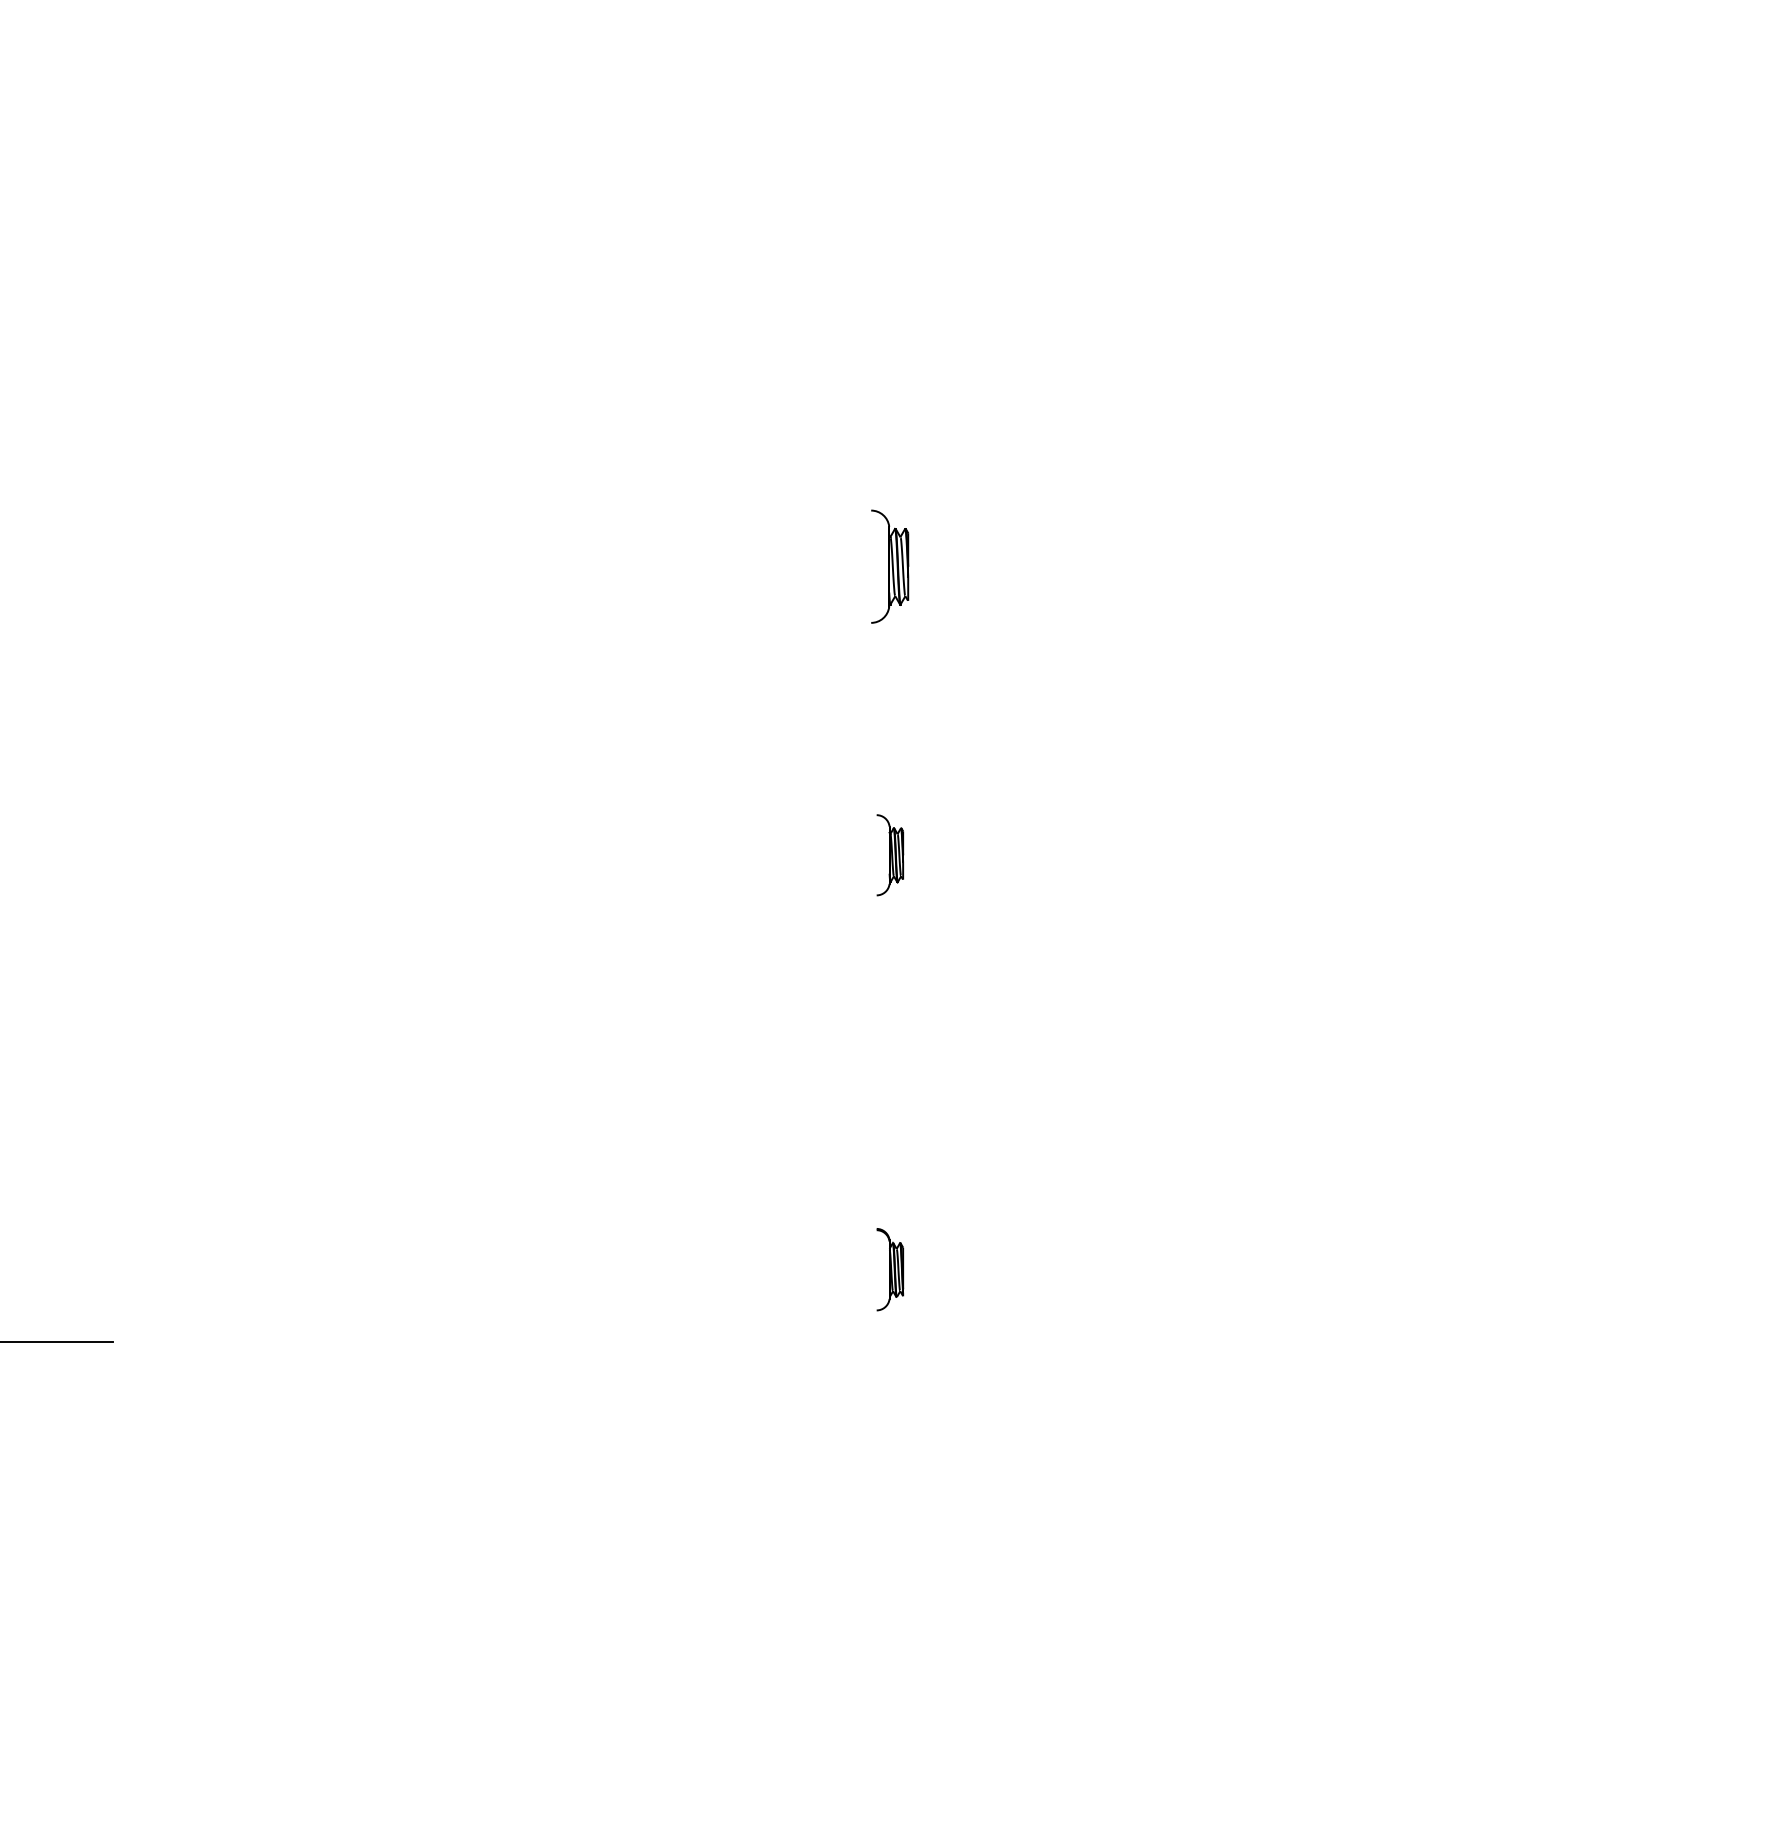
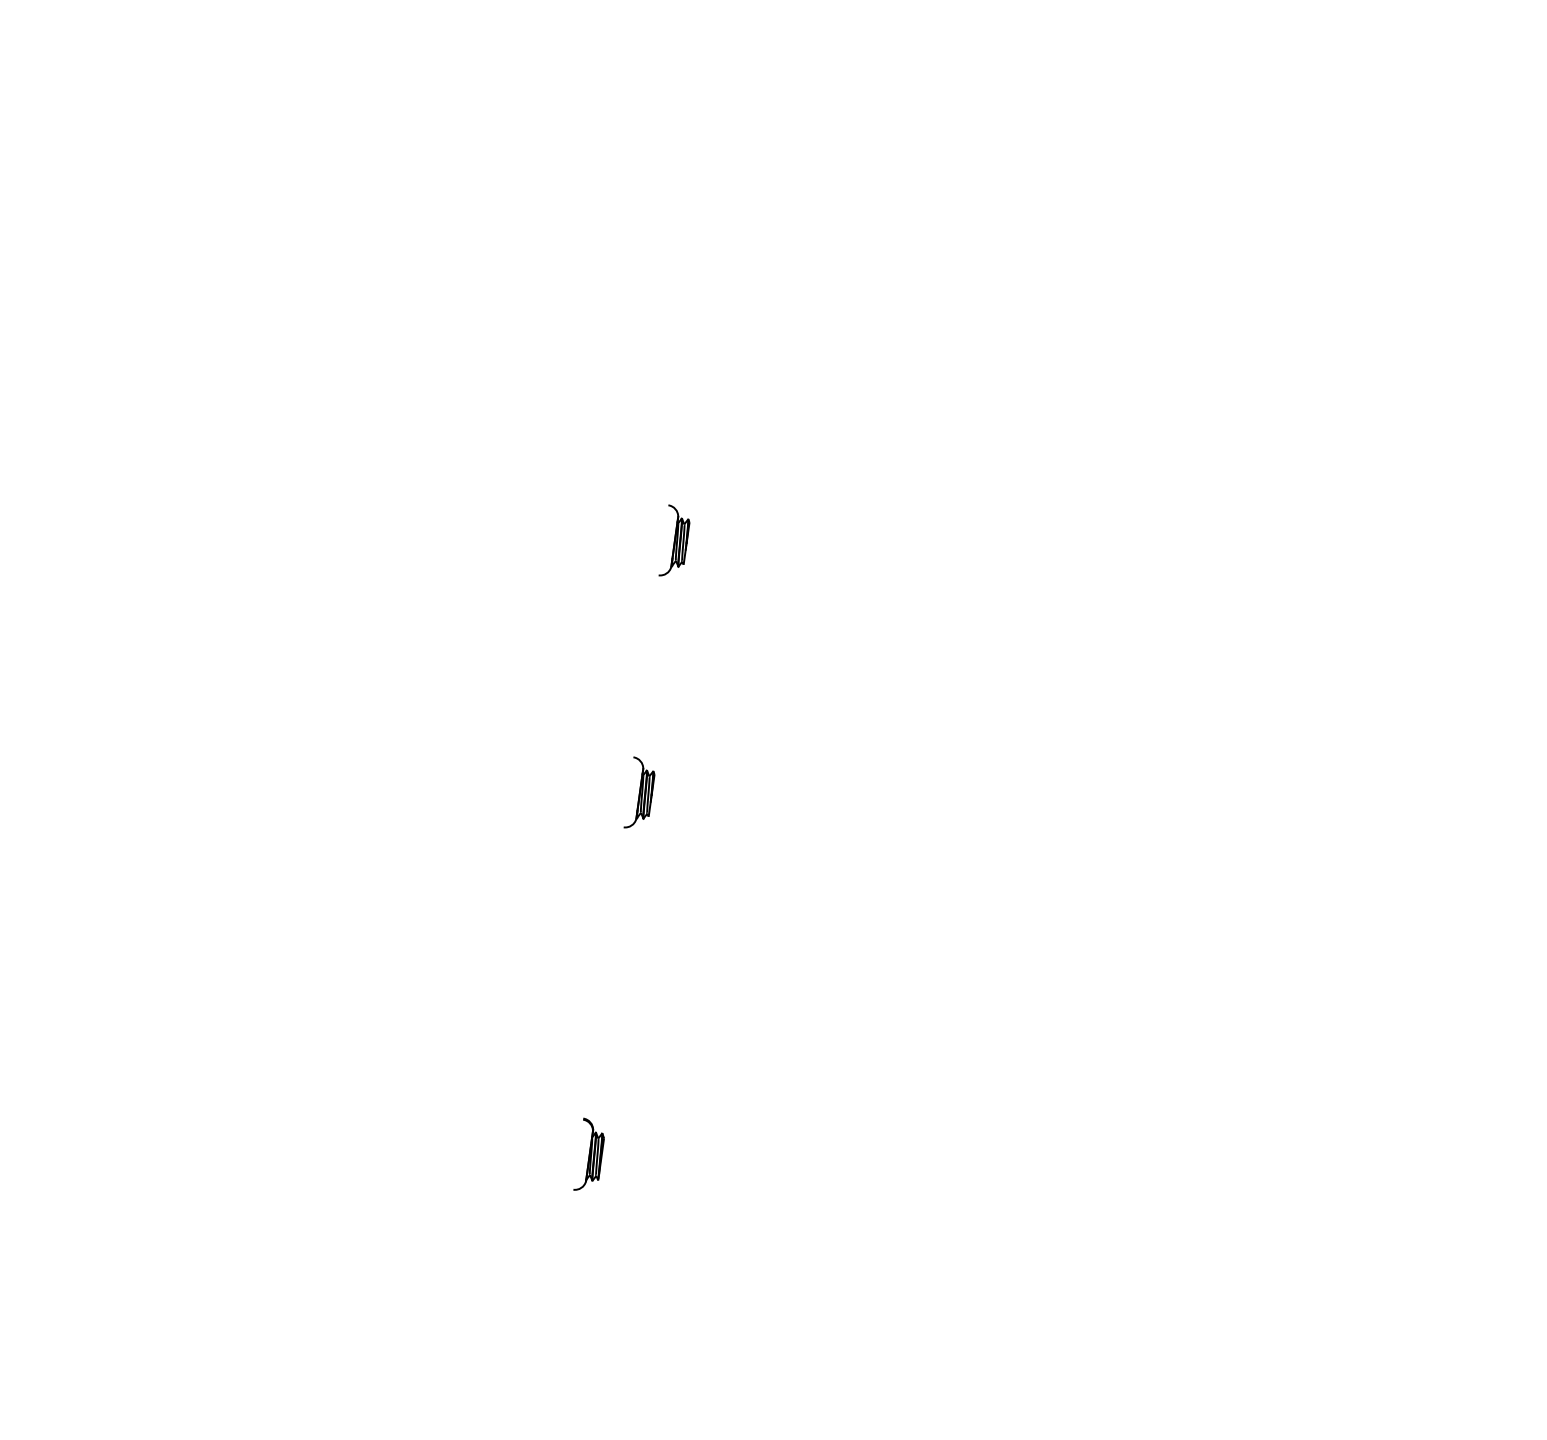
part: (890, 566) -> (675, 541), size x0.71

